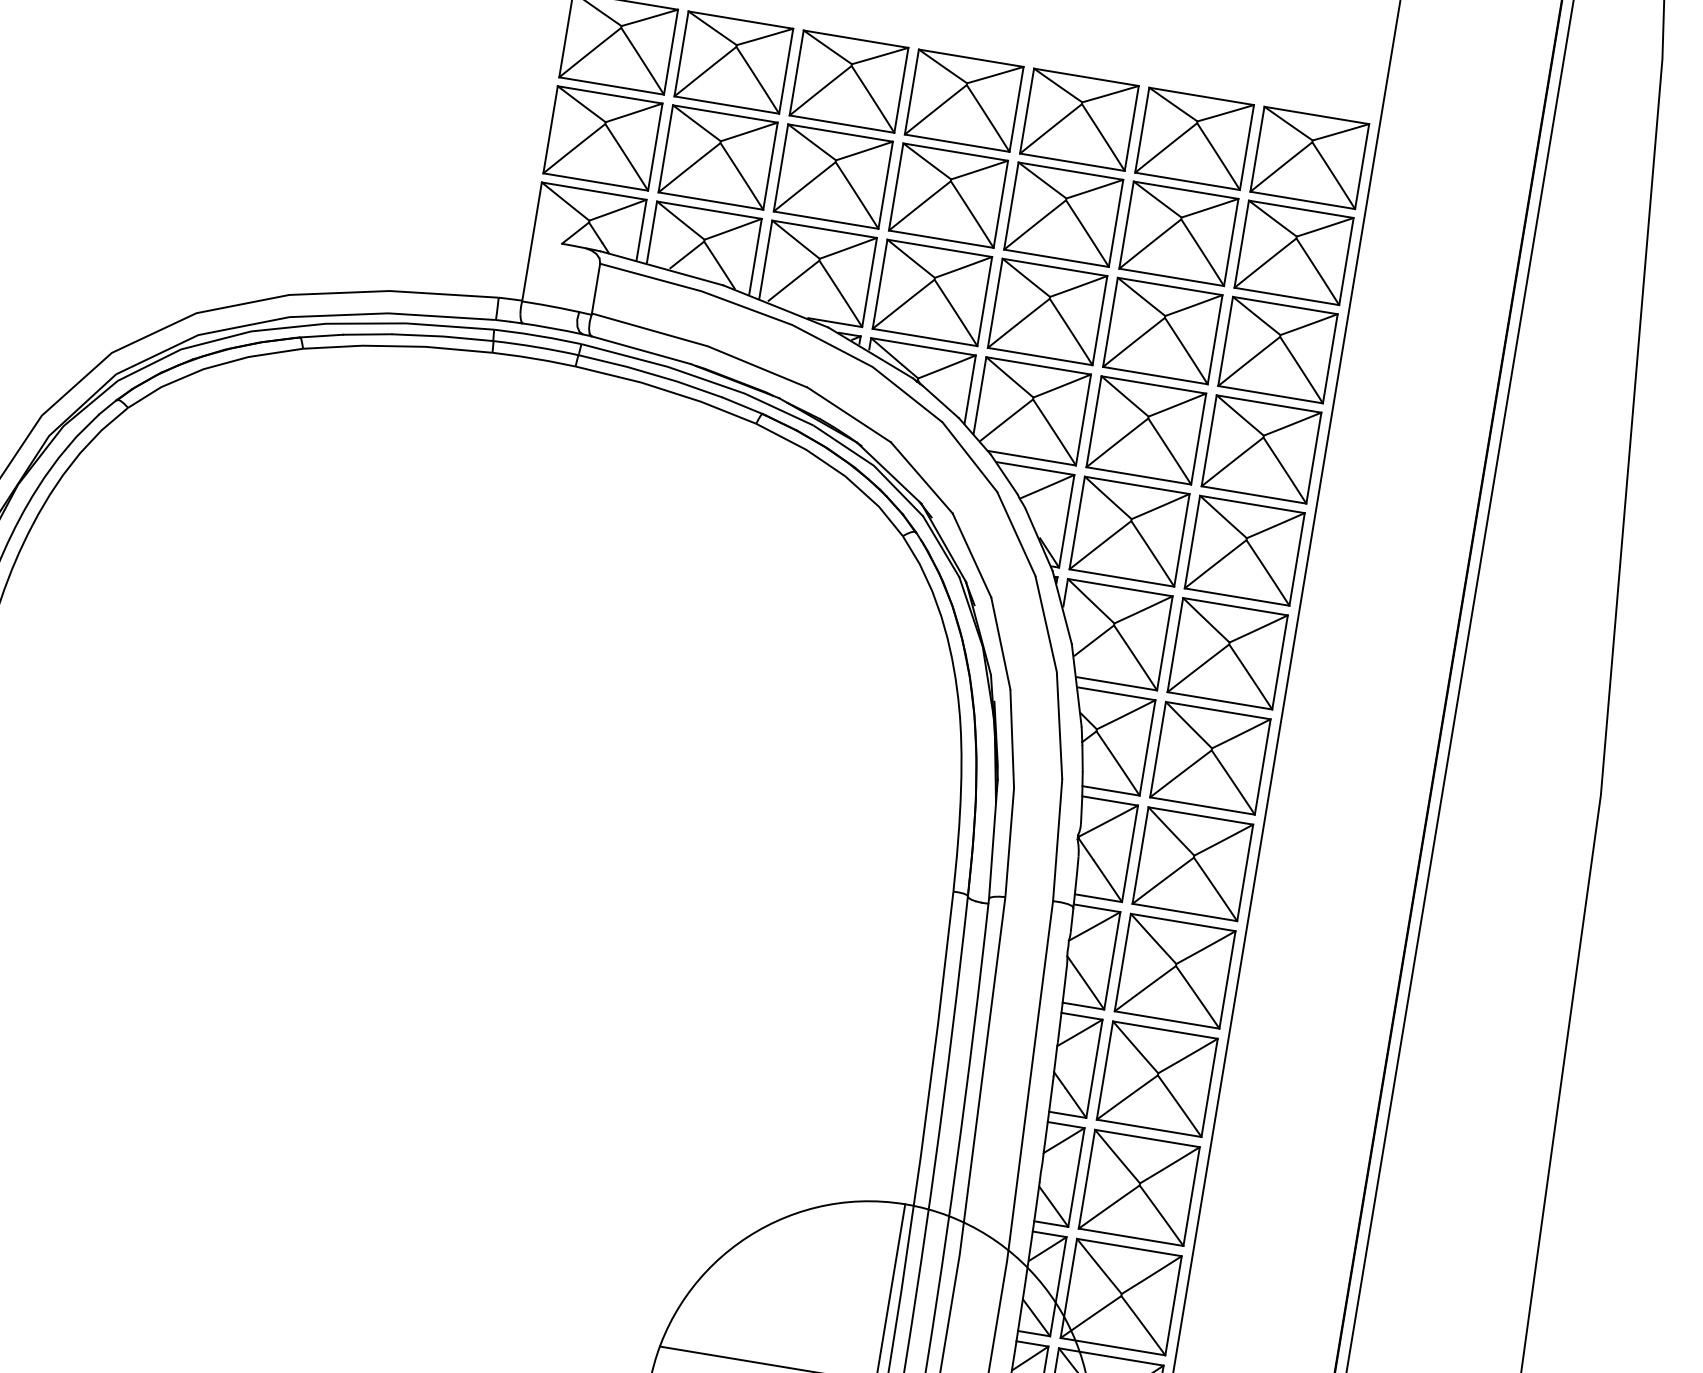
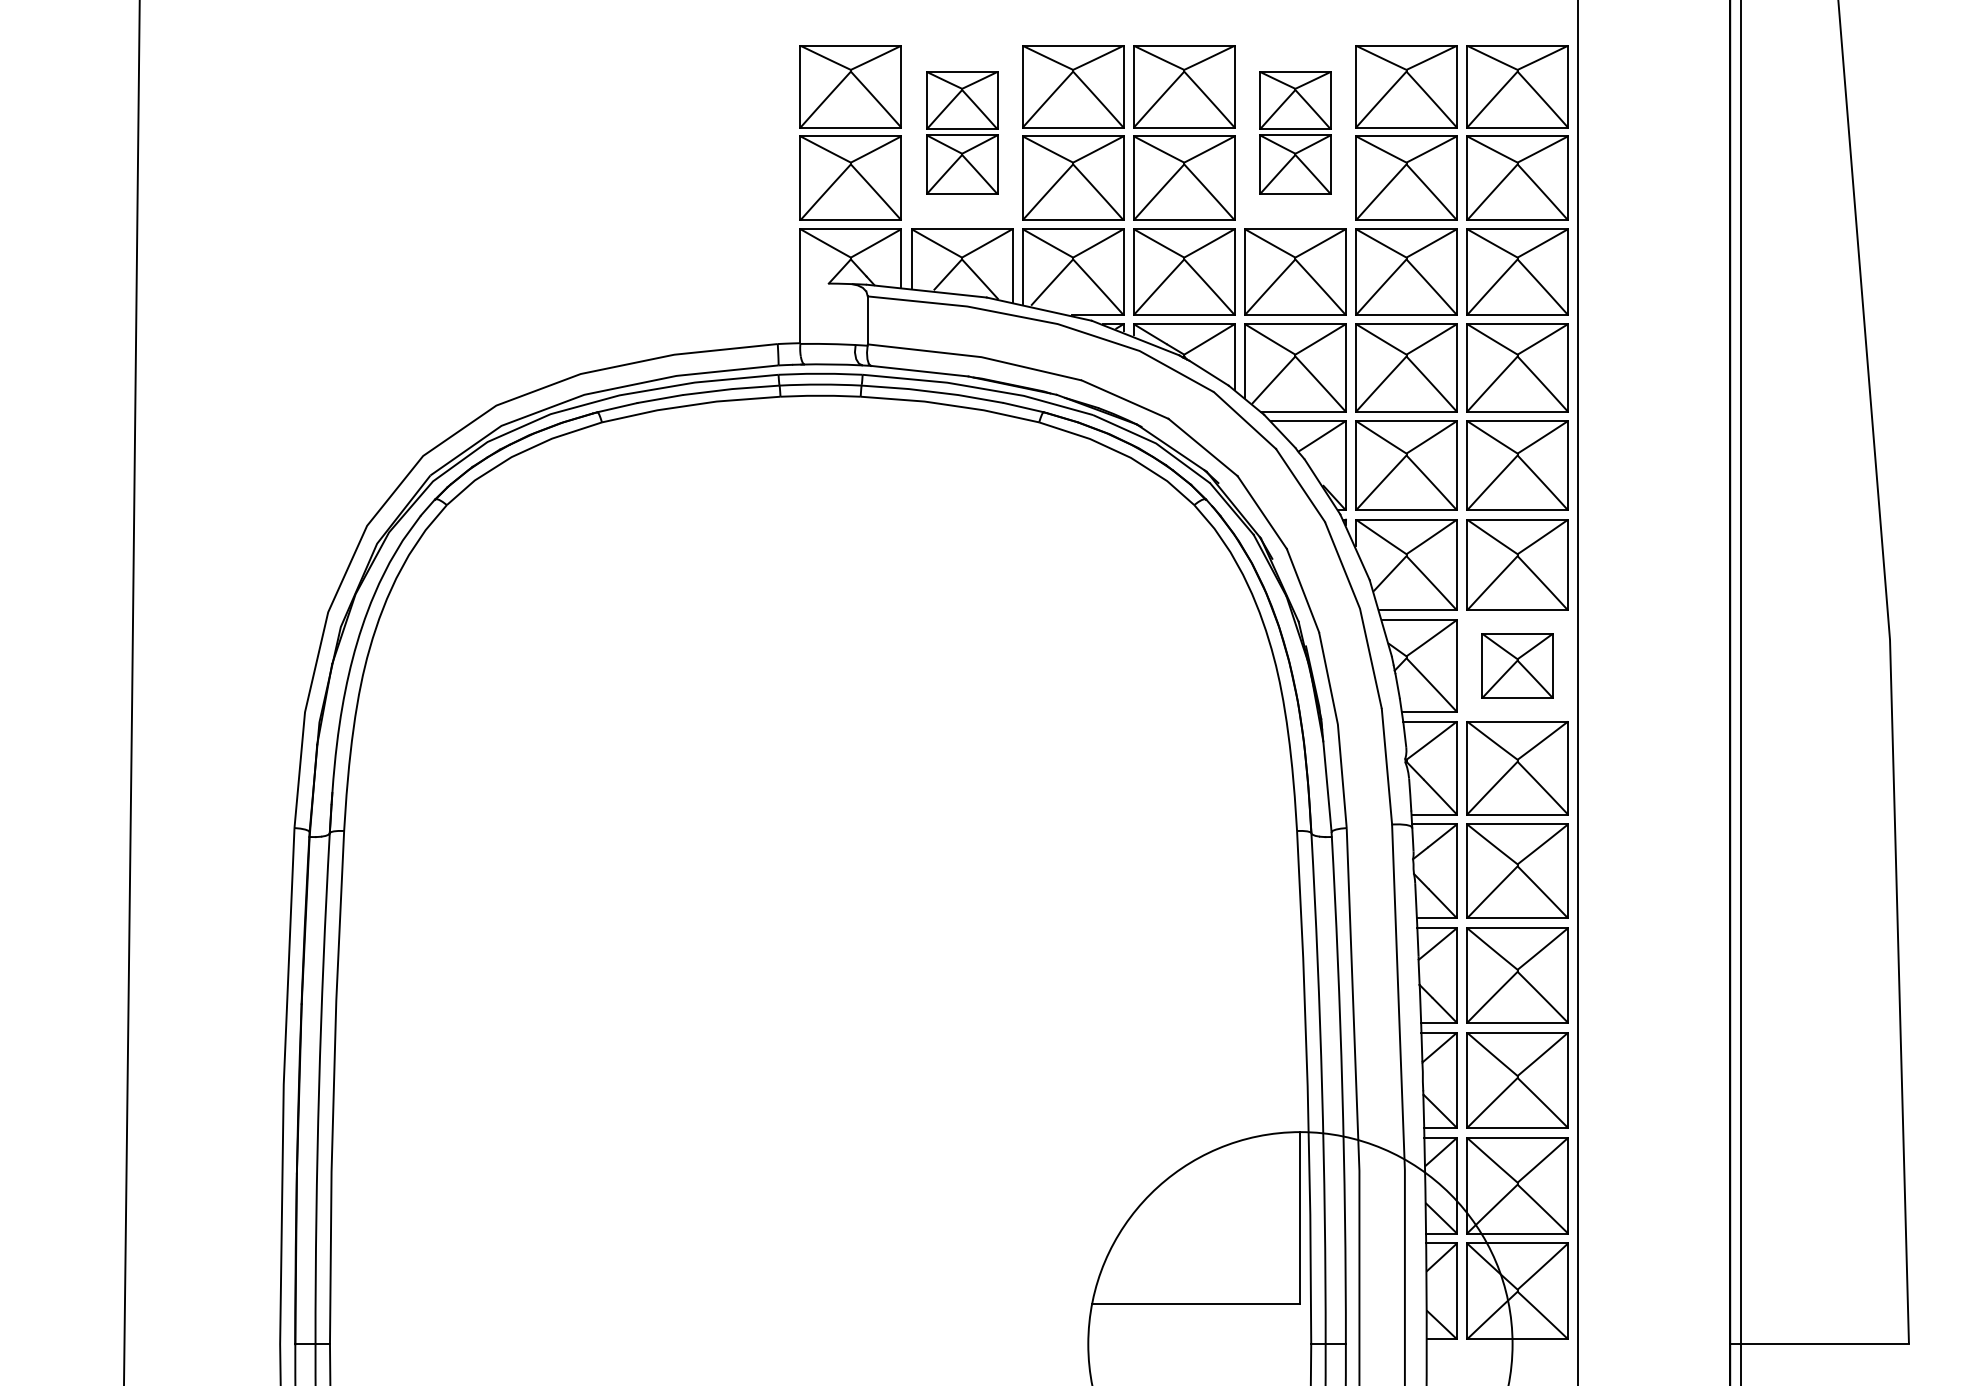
part: (726, 110) -> (962, 132), size x0.7
part: (1071, 167) -> (1295, 132), size x0.7
part: (1210, 757) -> (1517, 665), size x0.7

